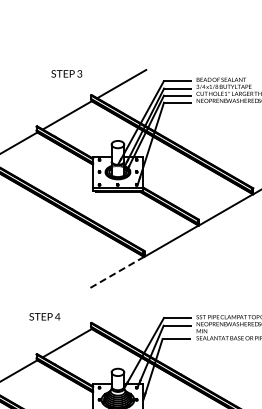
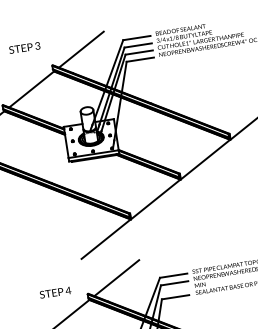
line: (116, 272) -> (105, 239), dashed -> solid
line: (121, 311) -> (116, 277), added
text: (44, 316) -> (55, 292), moved

